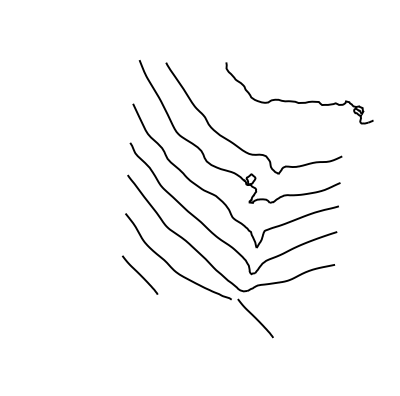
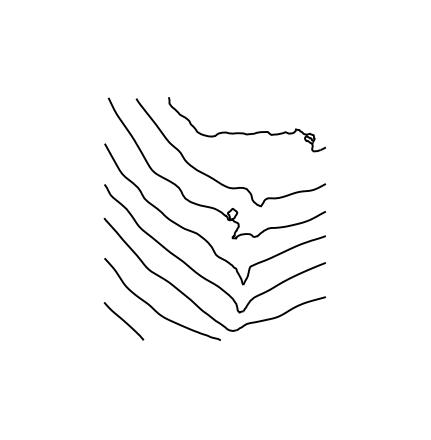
part: (296, 101) -> (244, 132), moved
line: (255, 318) -> (246, 358), removed

